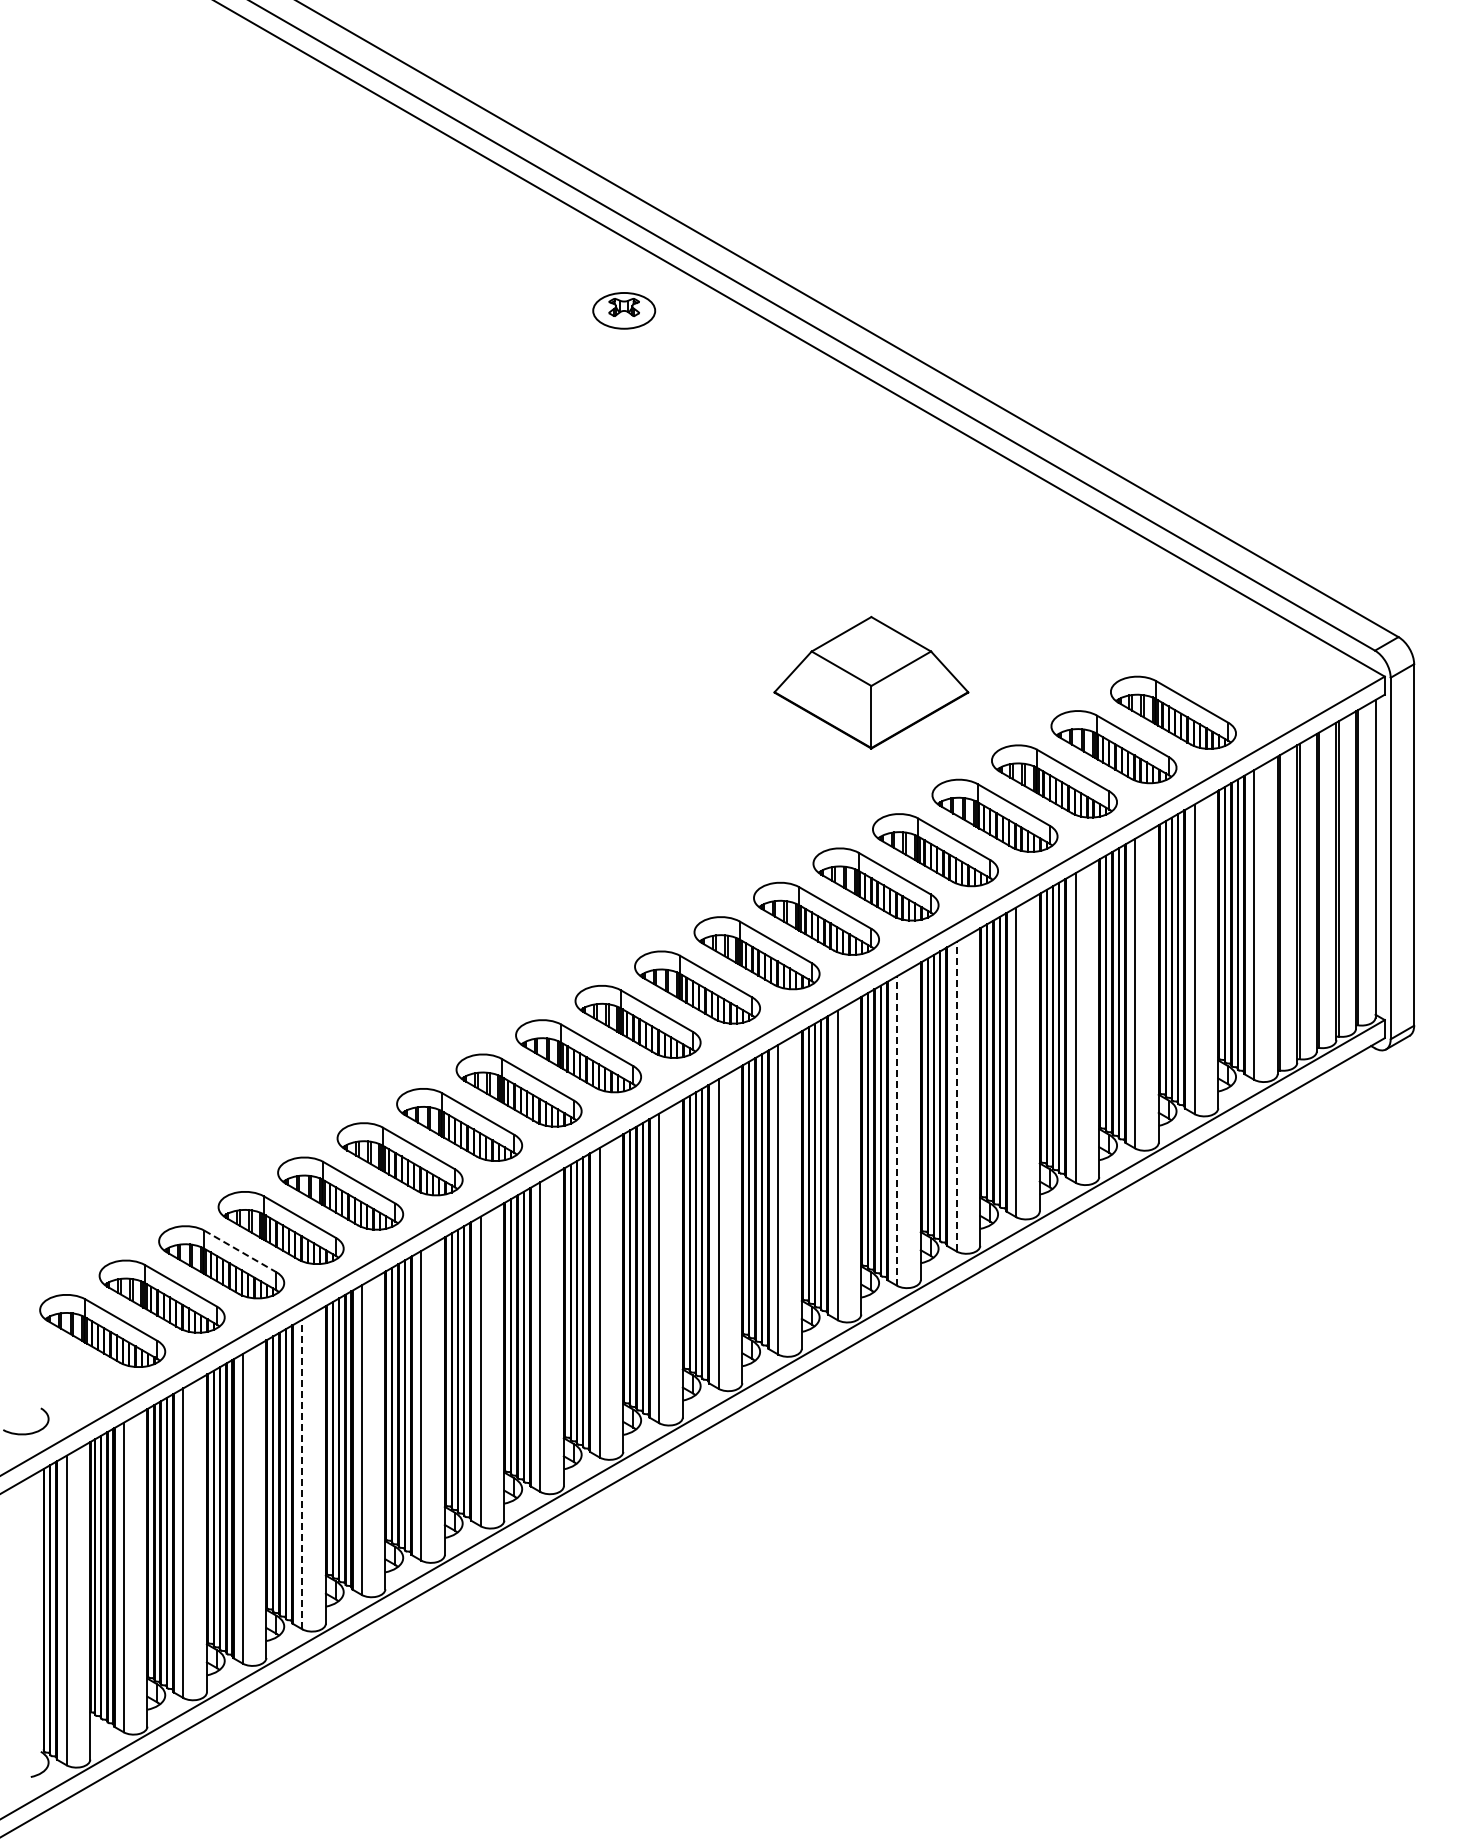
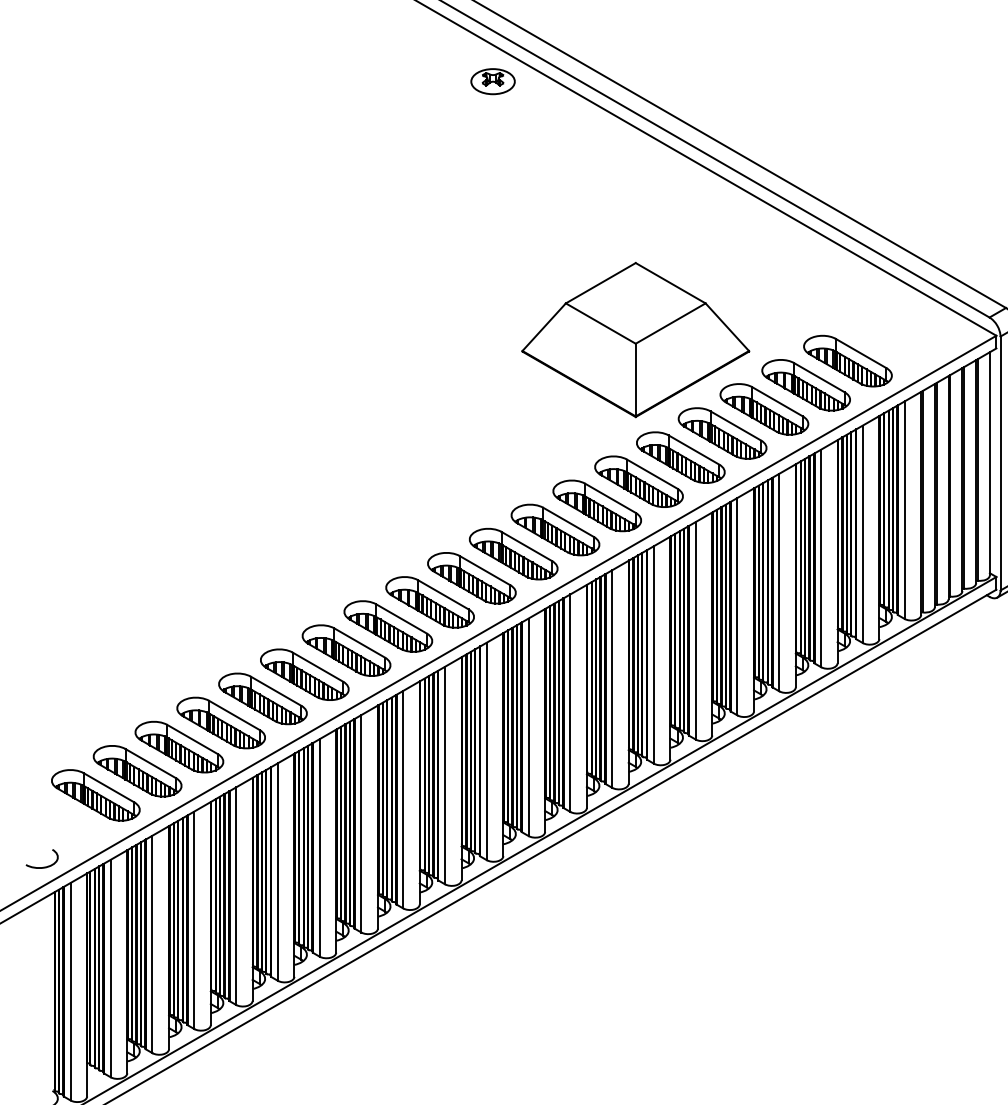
part: (624, 310) -> (493, 81), moved
part: (871, 682) -> (635, 339), size x1.67
line: (956, 1096) -> (695, 630), dashed -> solid
line: (897, 1131) -> (654, 655), dashed -> solid
line: (240, 1251) -> (192, 739), dashed -> solid
line: (302, 1474) -> (236, 896), dashed -> solid

